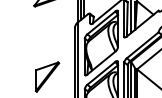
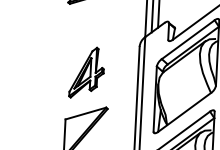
part: (46, 43) -> (86, 71), added

